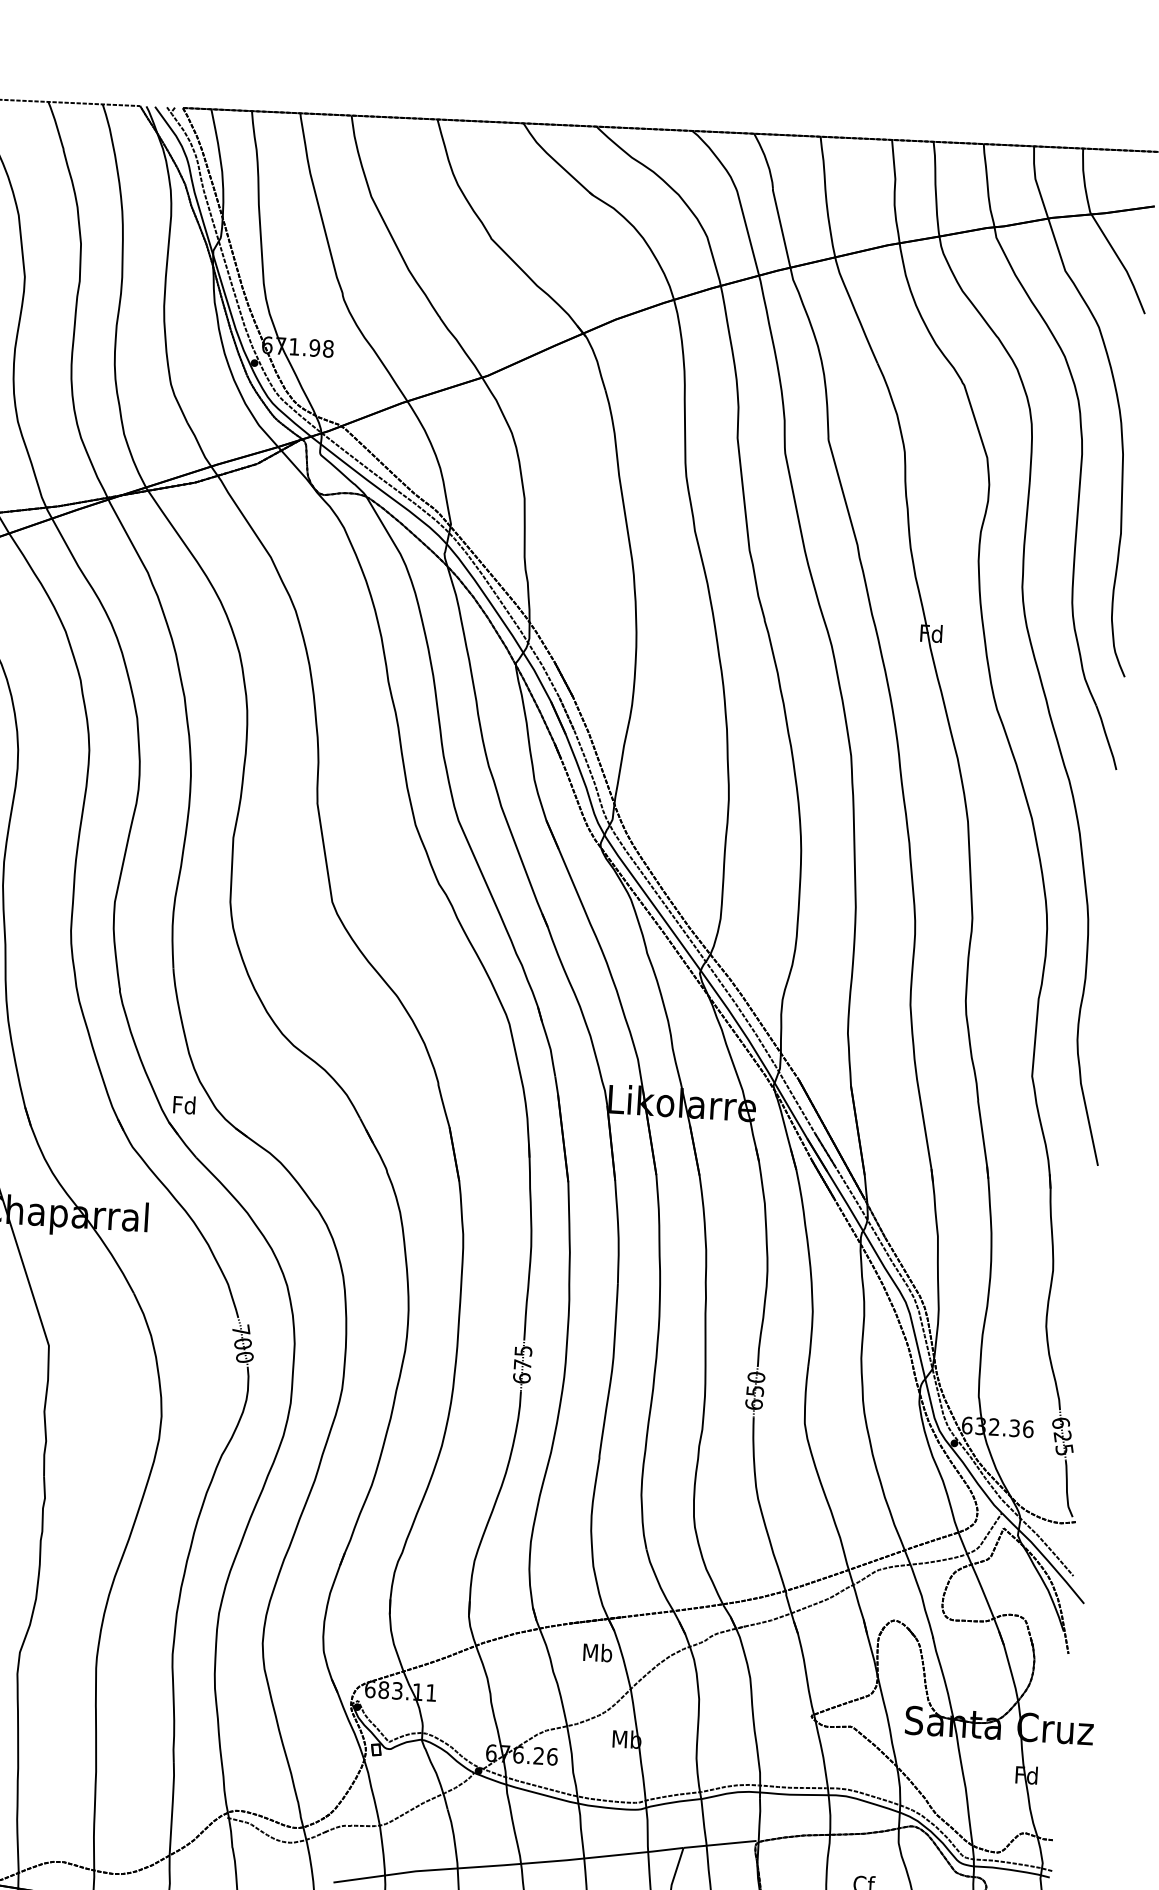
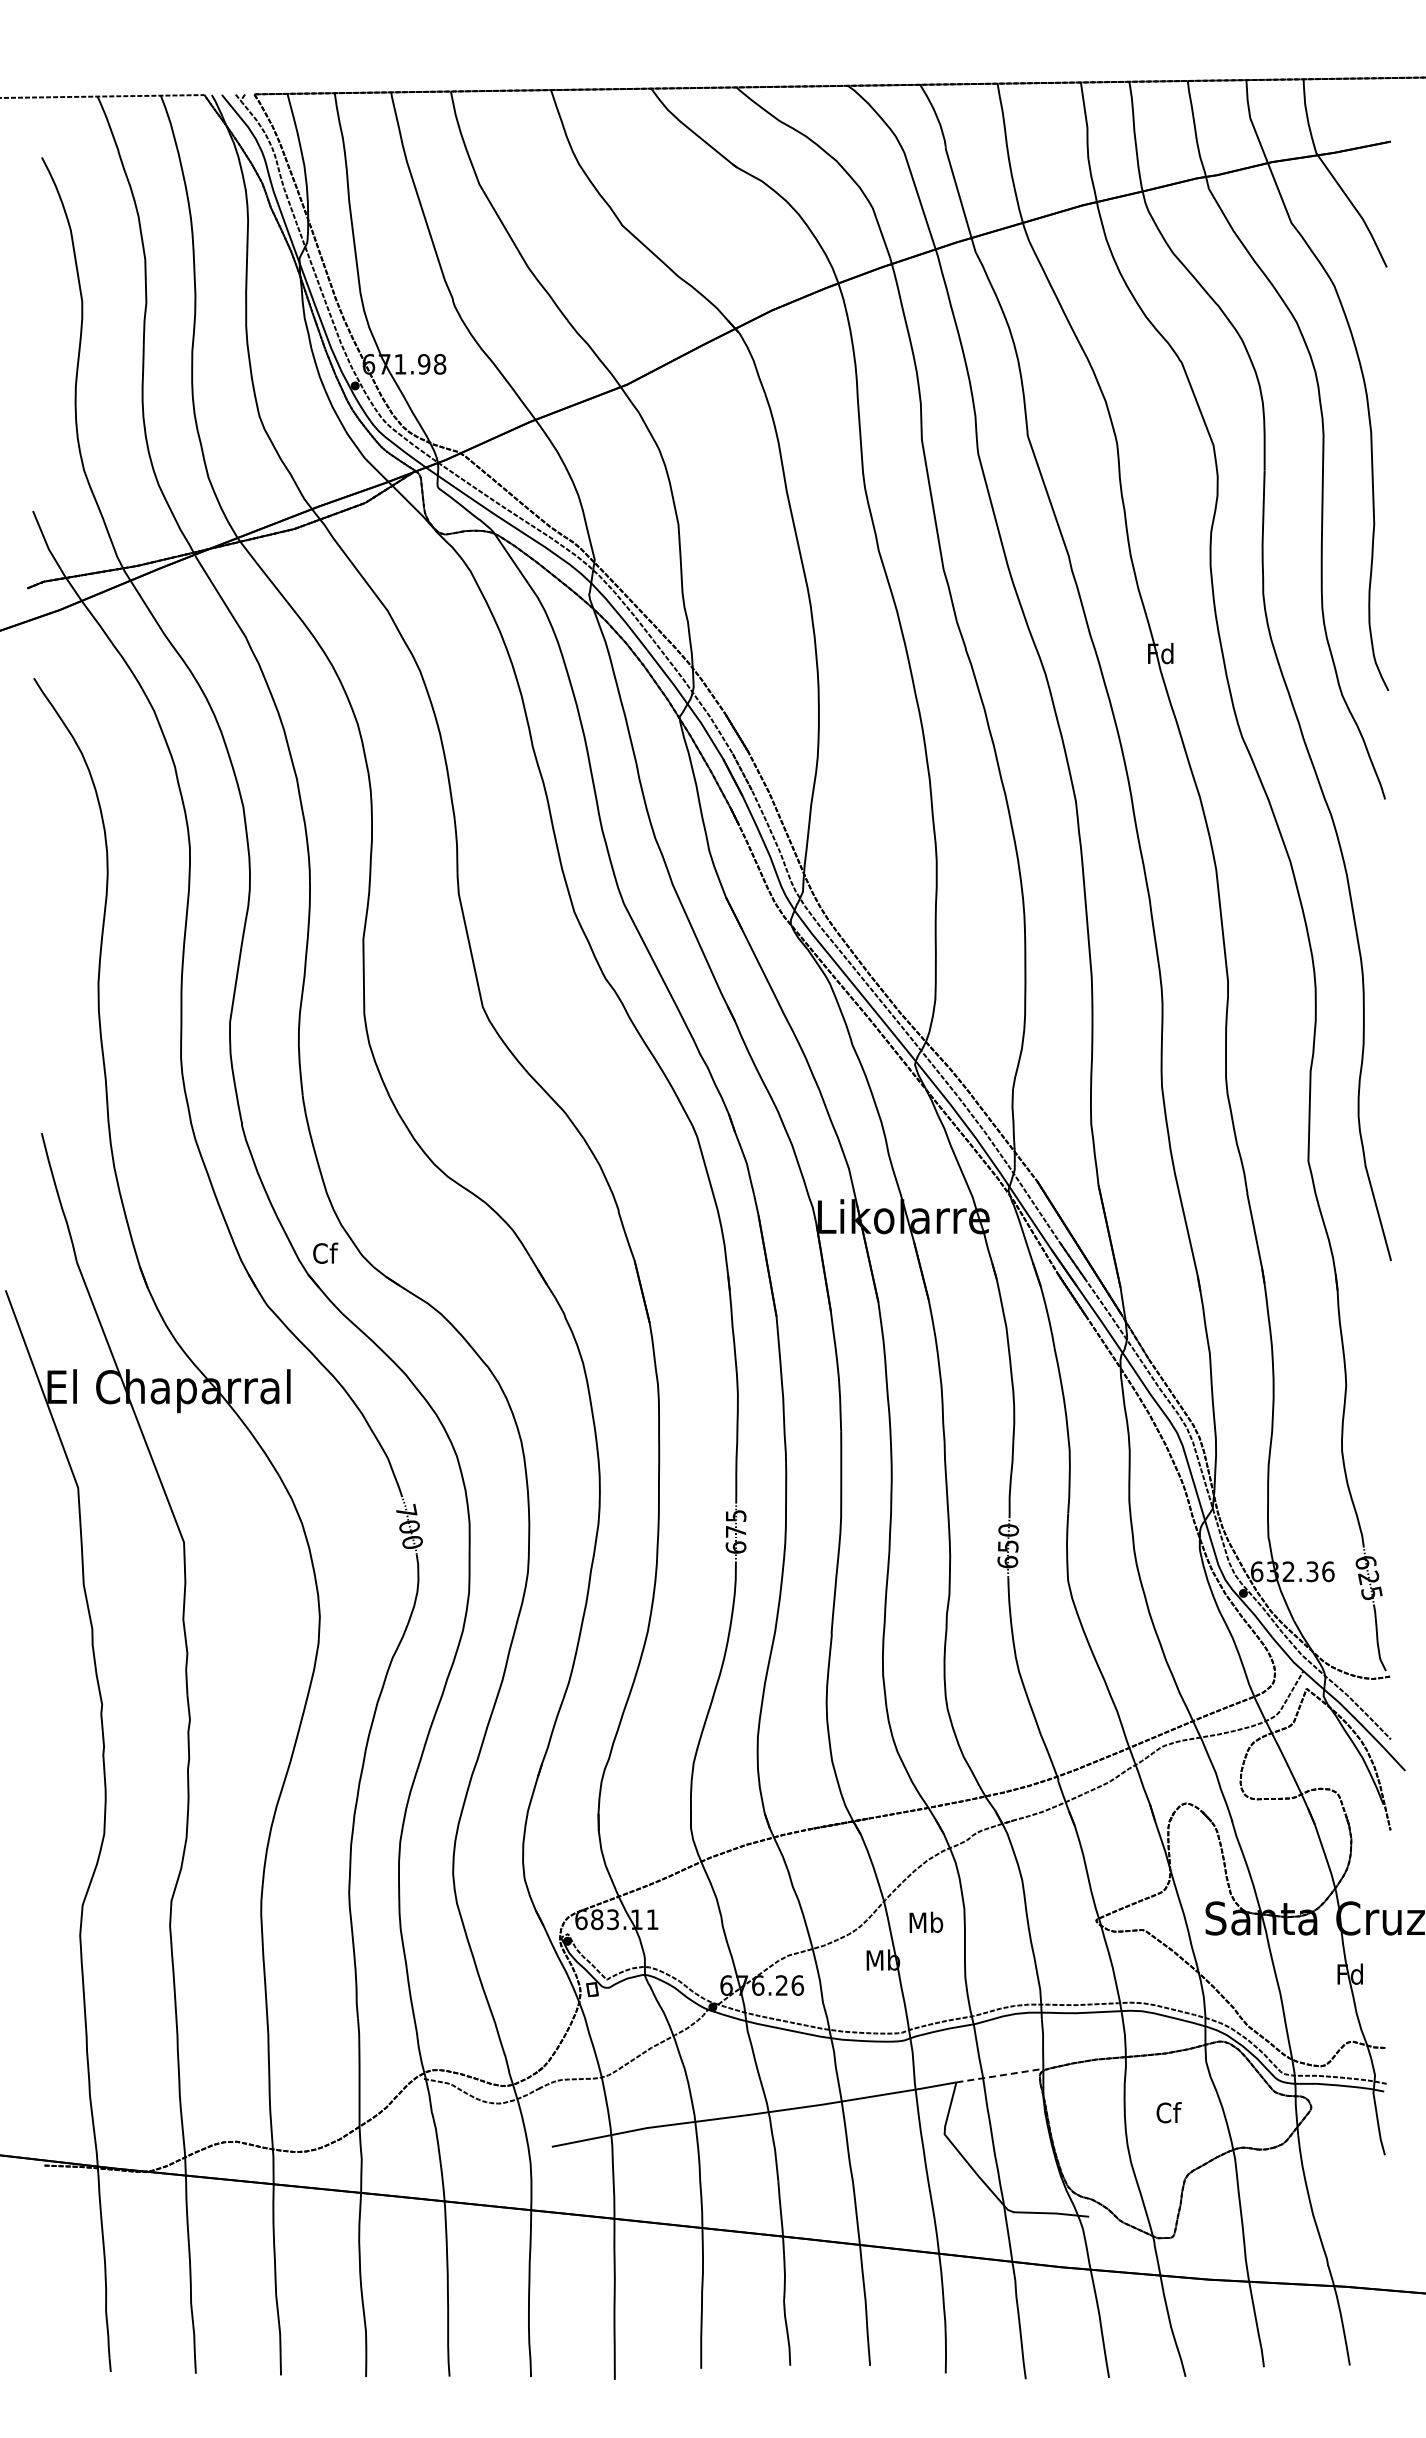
text: (184, 1104) -> (325, 1252), Fd -> Cf
text: (598, 1651) -> (926, 1921), moved
line: (719, 1844) -> (998, 2075), solid -> dashed

